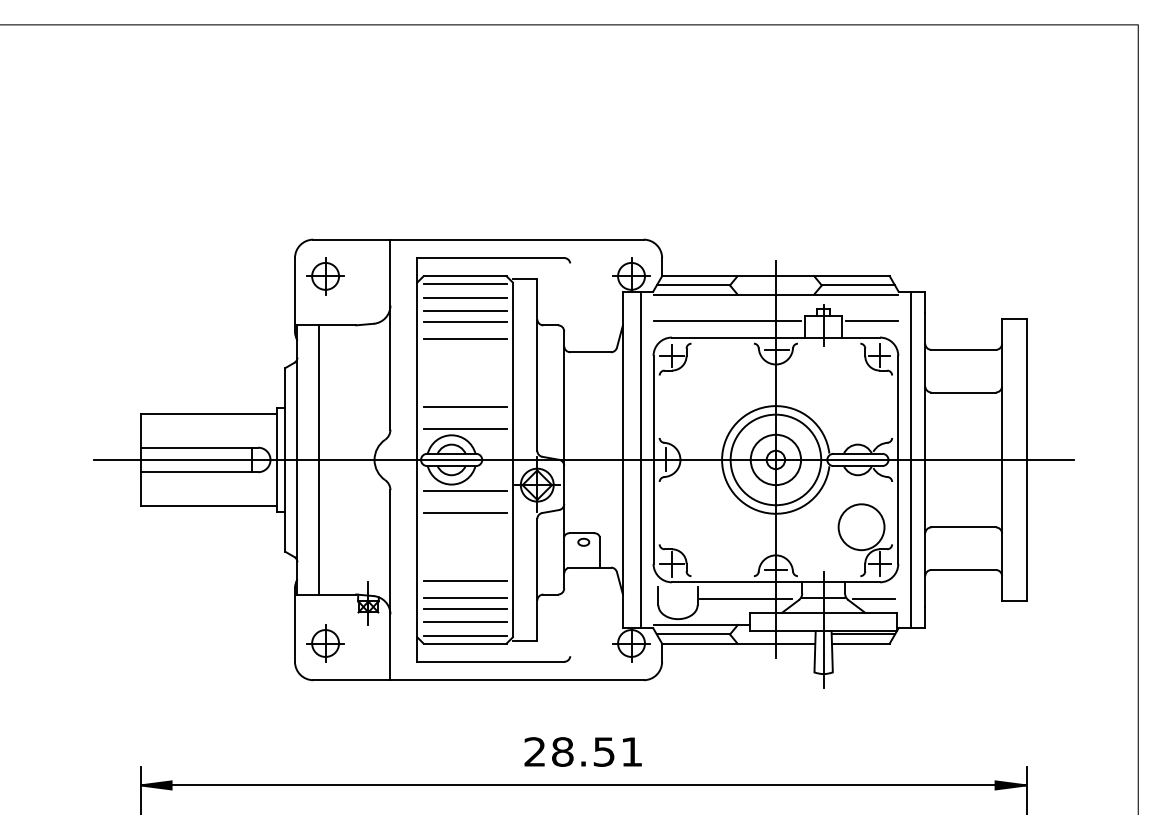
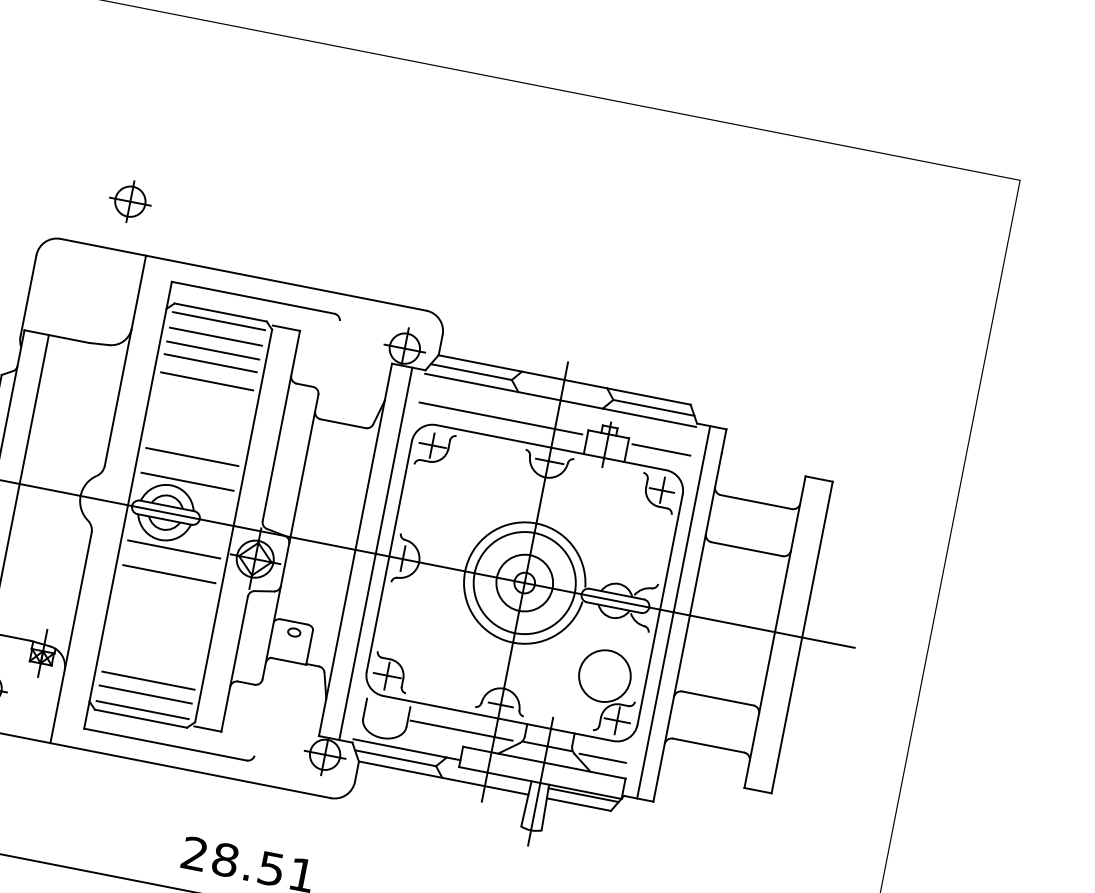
part: (325, 276) -> (130, 201), moved
line: (464, 581) -> (153, 649), removed
line: (464, 597) -> (150, 667), removed

